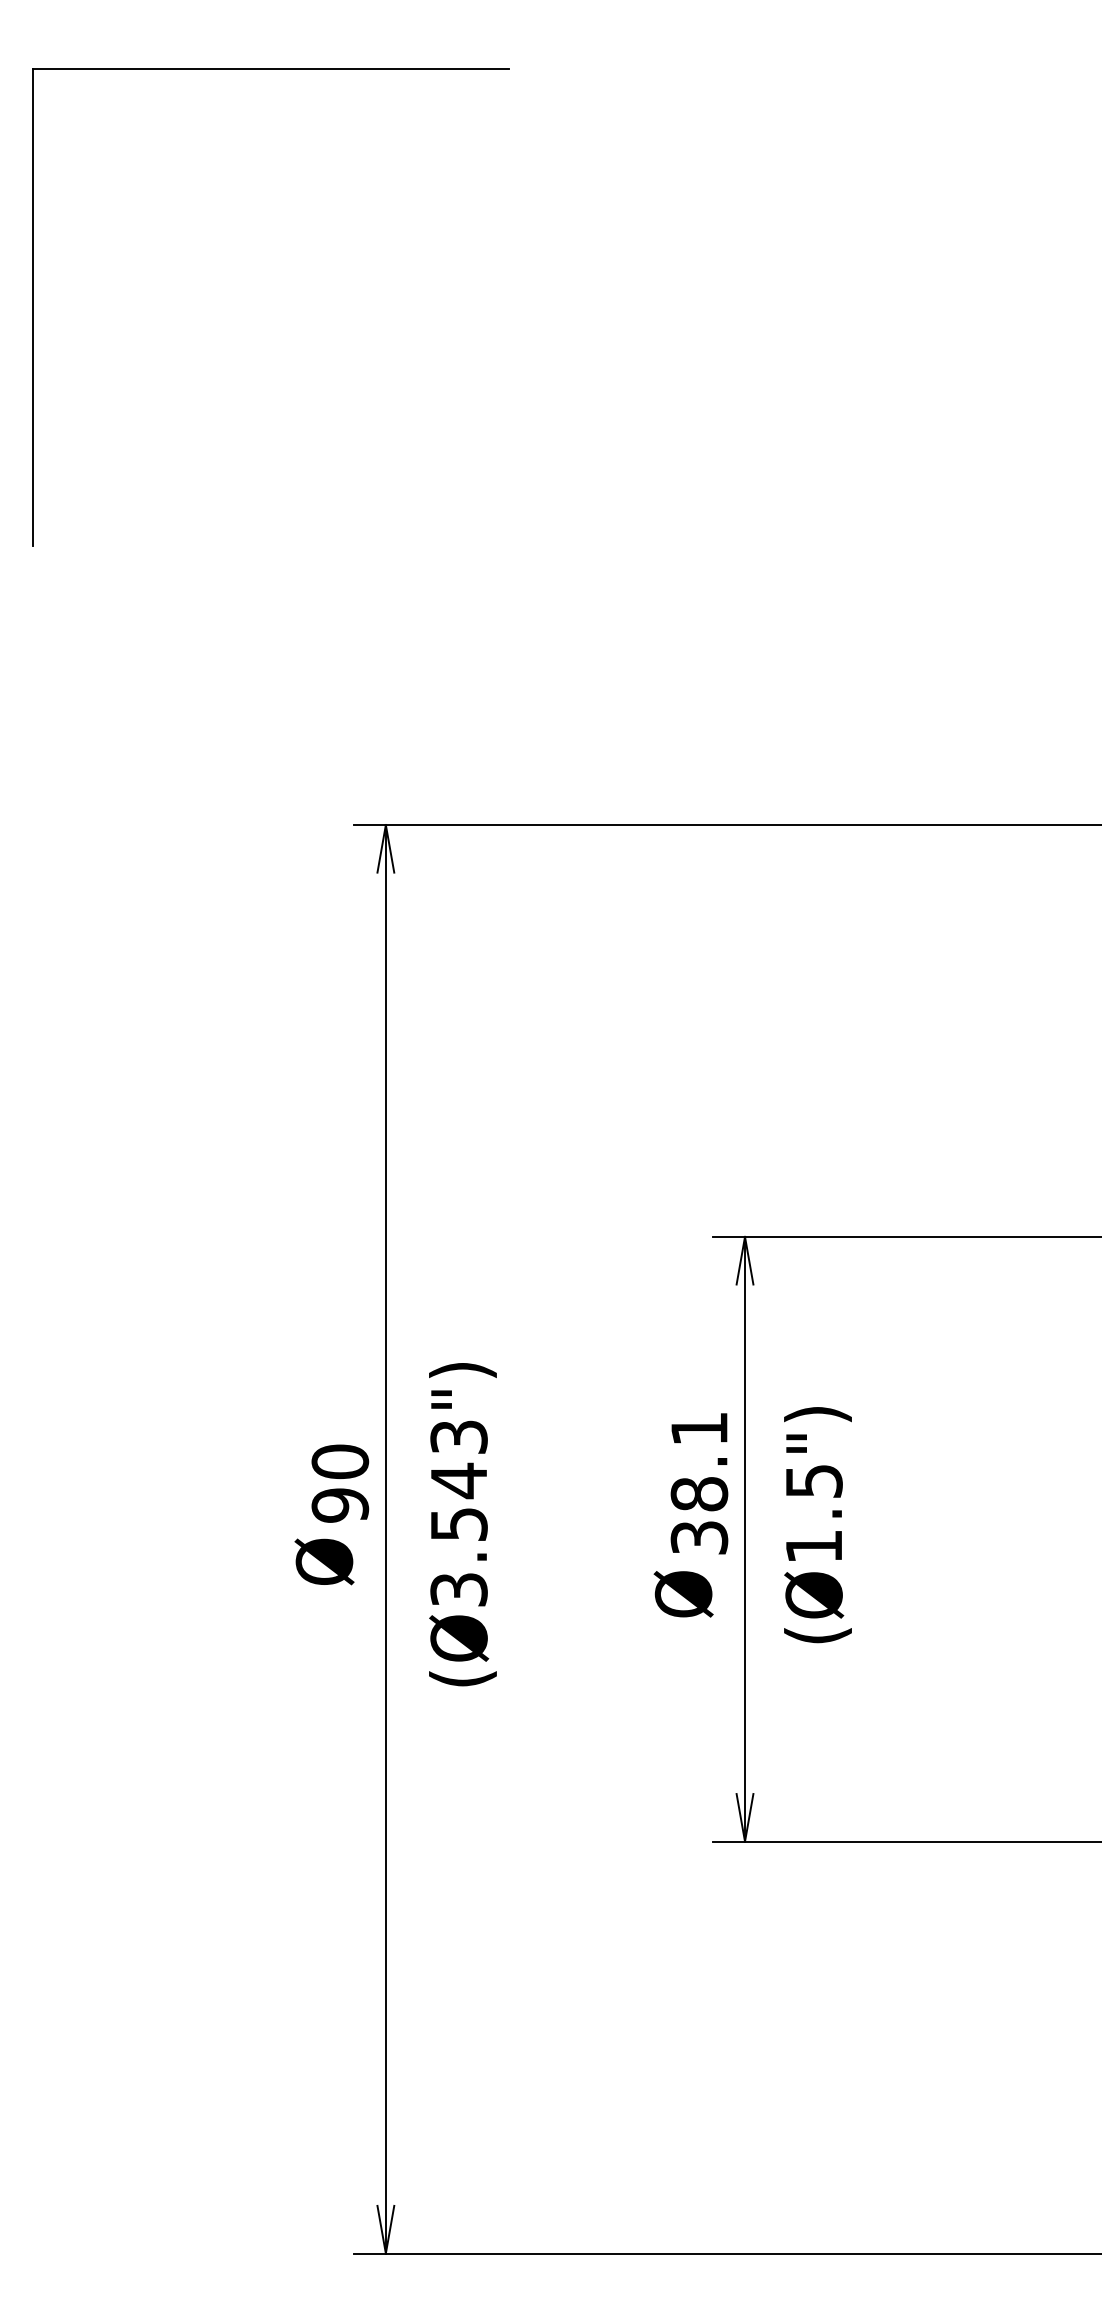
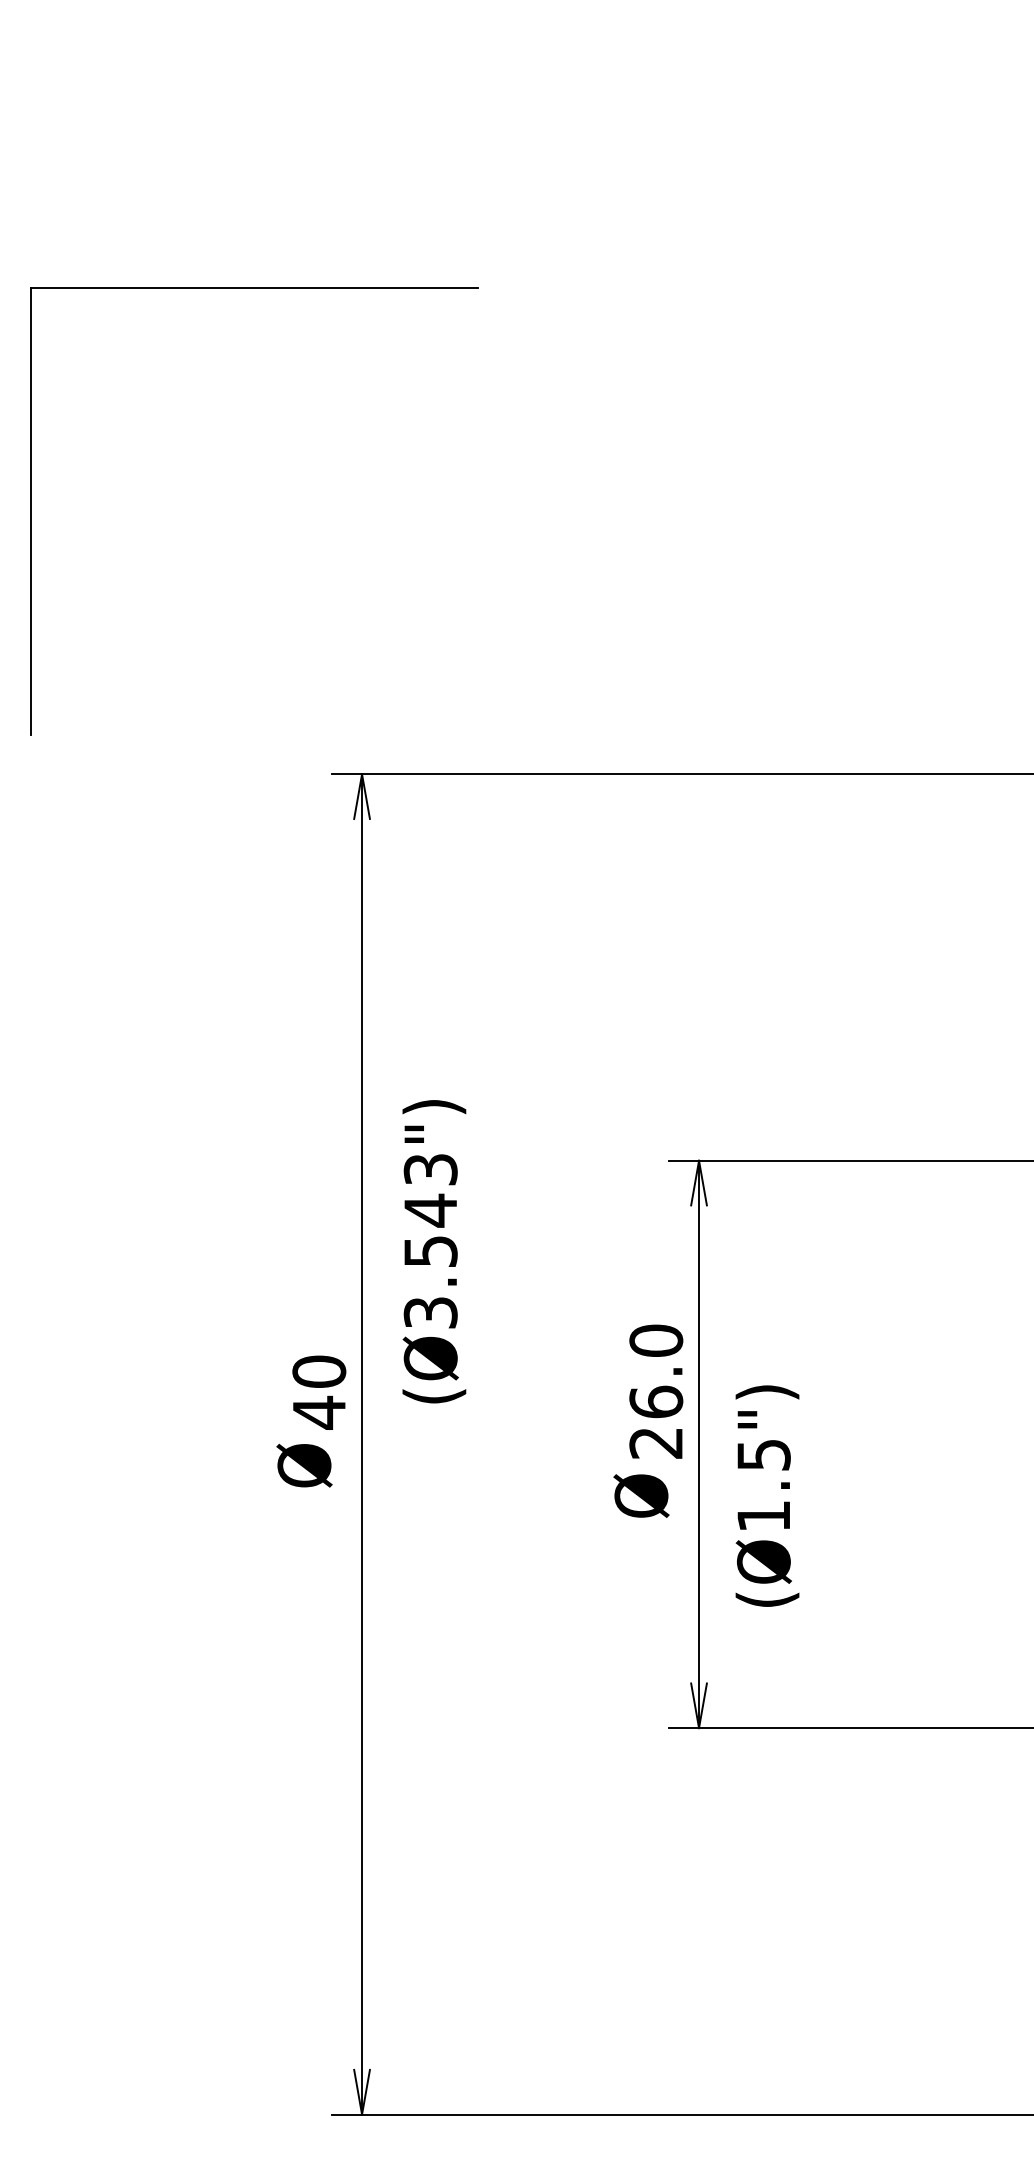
part: (271, 69) -> (254, 288), moved
text: (699, 1482) -> (656, 1391), 38.1 -> 26.0
text: (340, 1505) -> (319, 1412), 90 -> 40
text: (463, 1524) -> (434, 1251), moved
text: (817, 1524) -> (767, 1495), moved

